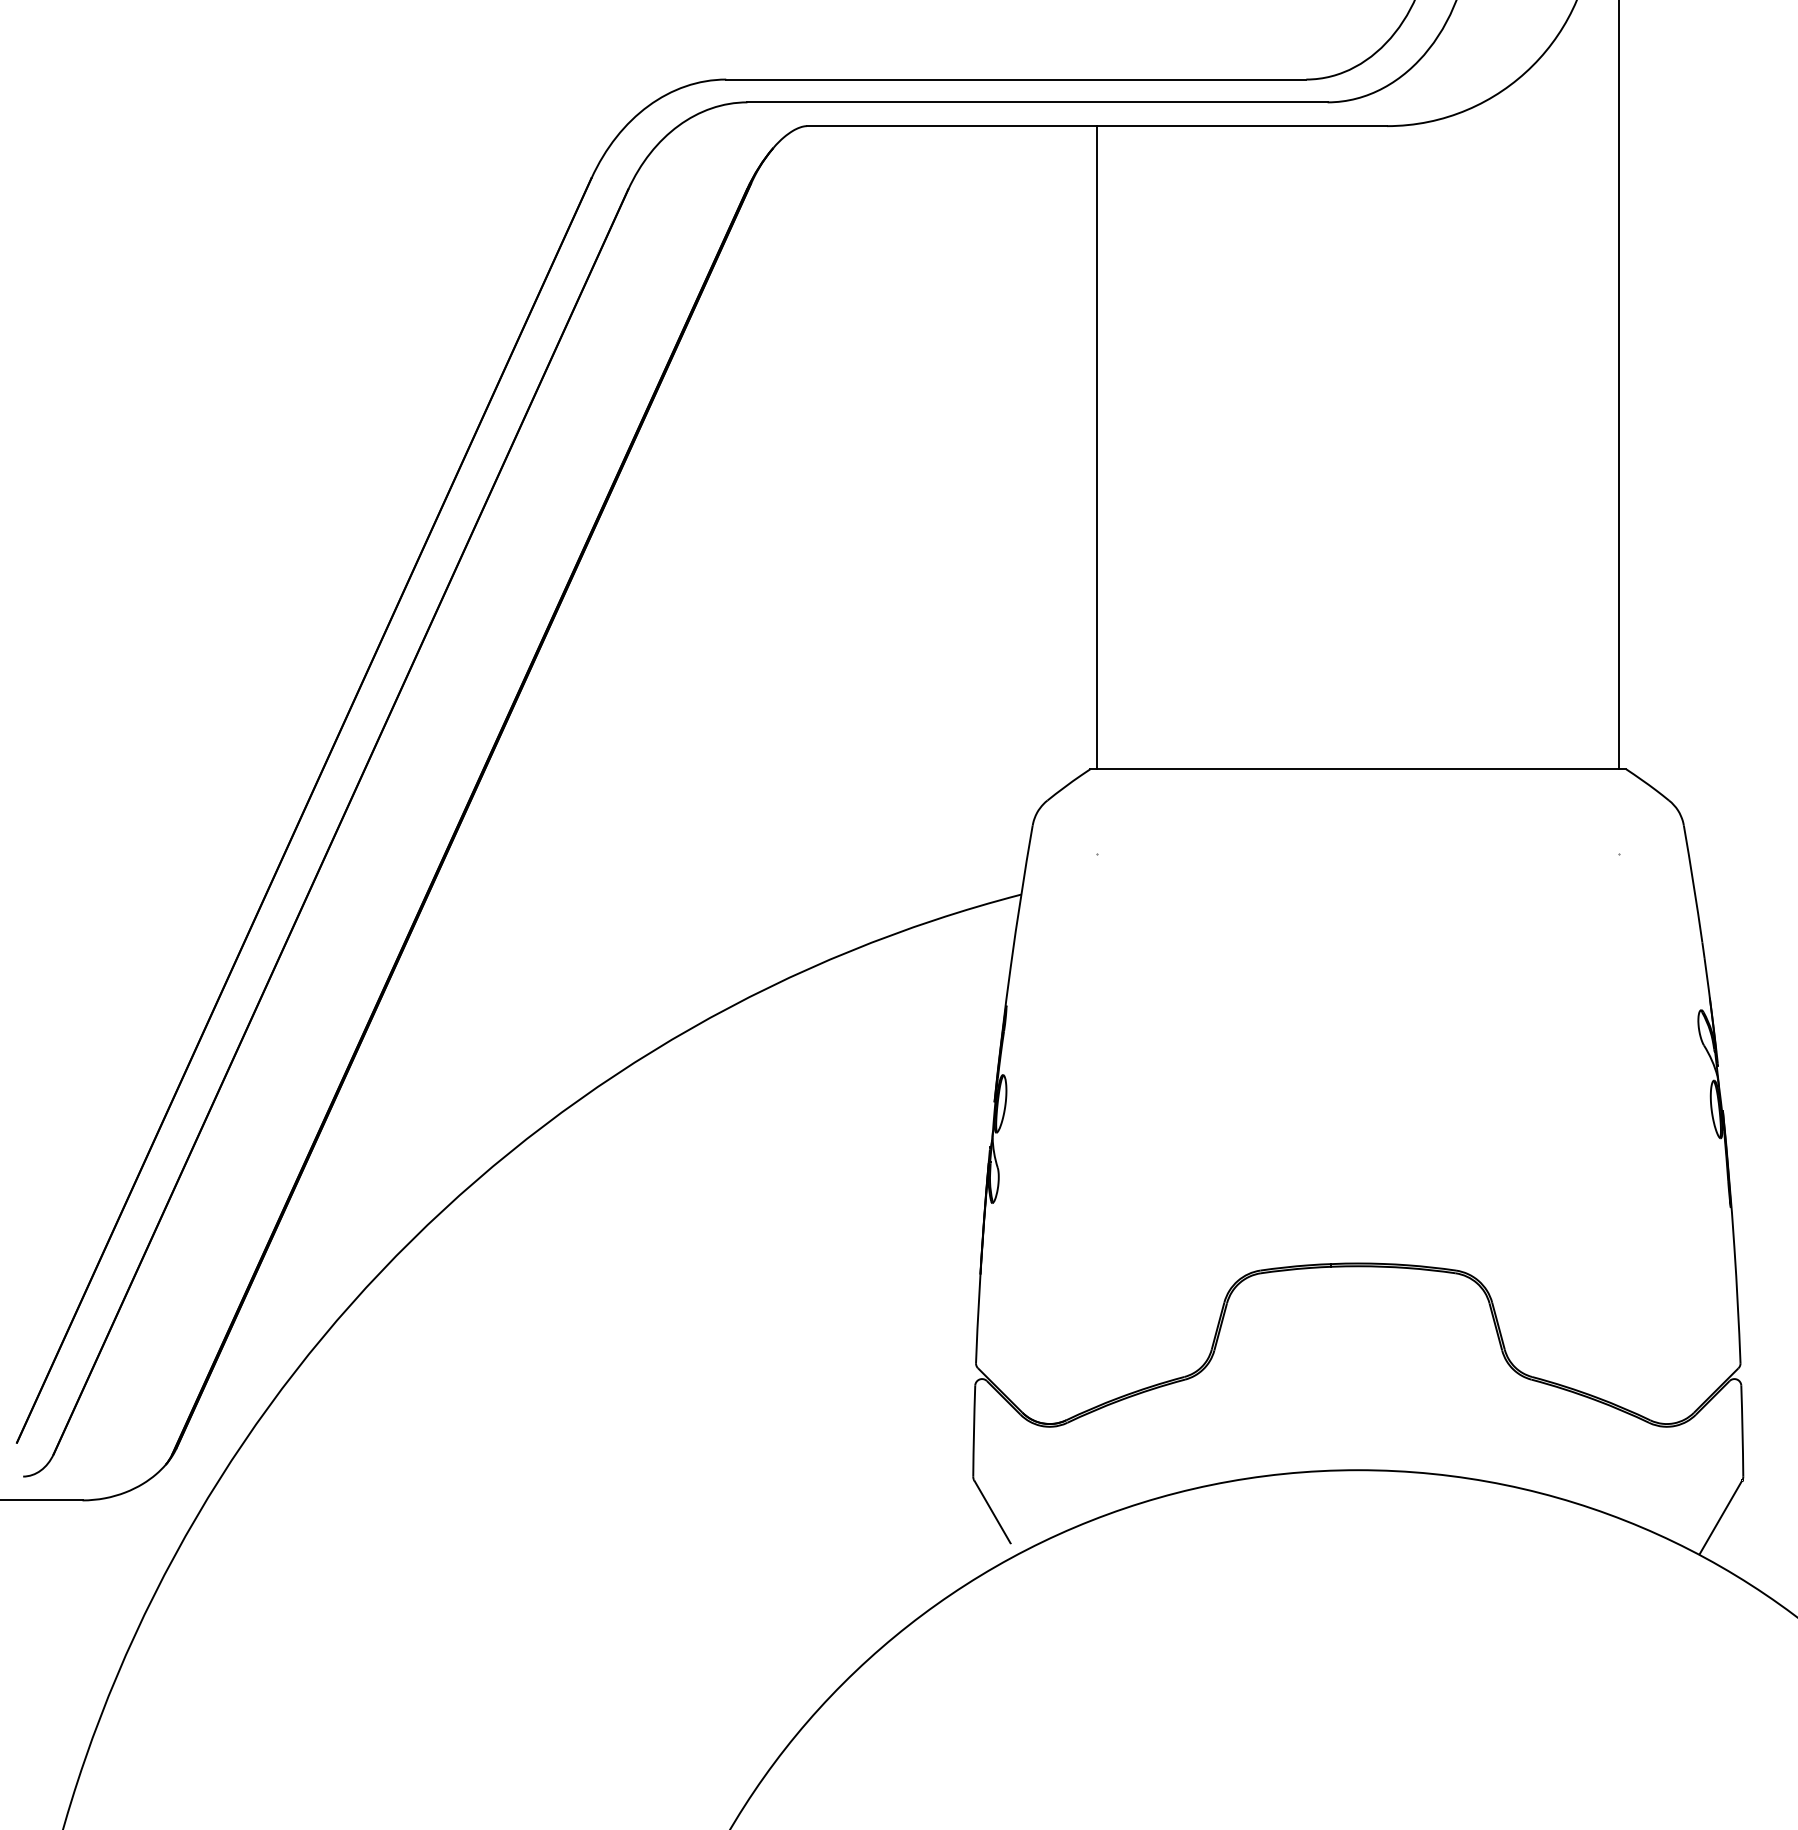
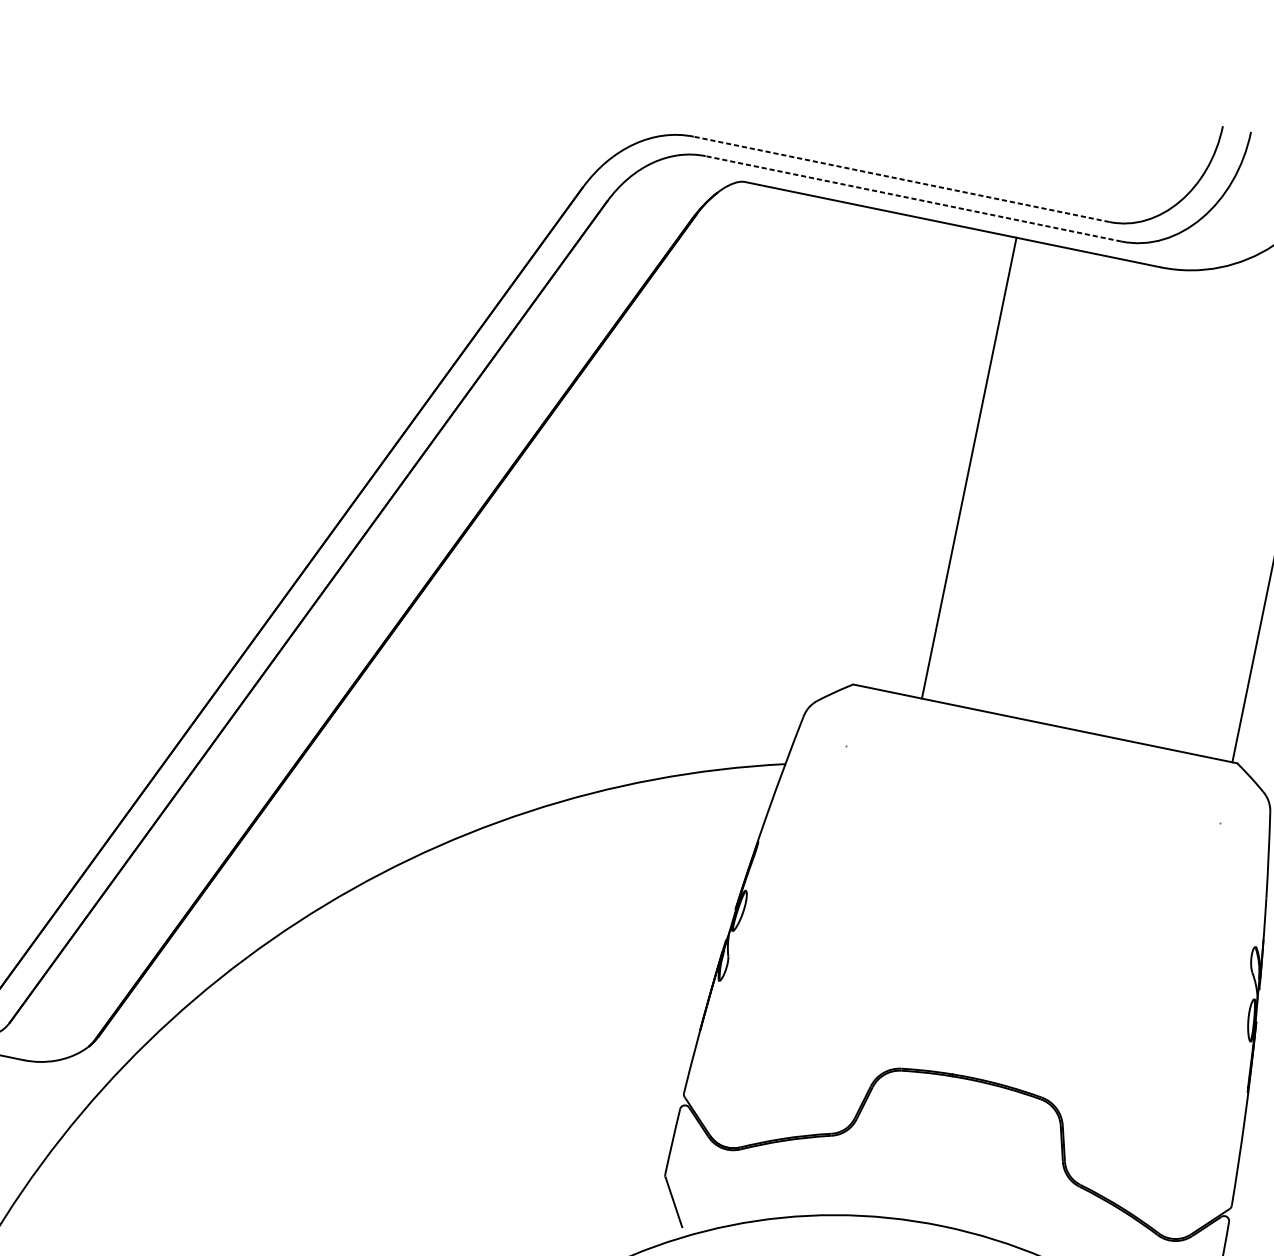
line: (1015, 79) -> (901, 179), solid -> dashed
line: (1037, 102) -> (913, 198), solid -> dashed
line: (1097, 447) -> (969, 468), moved

